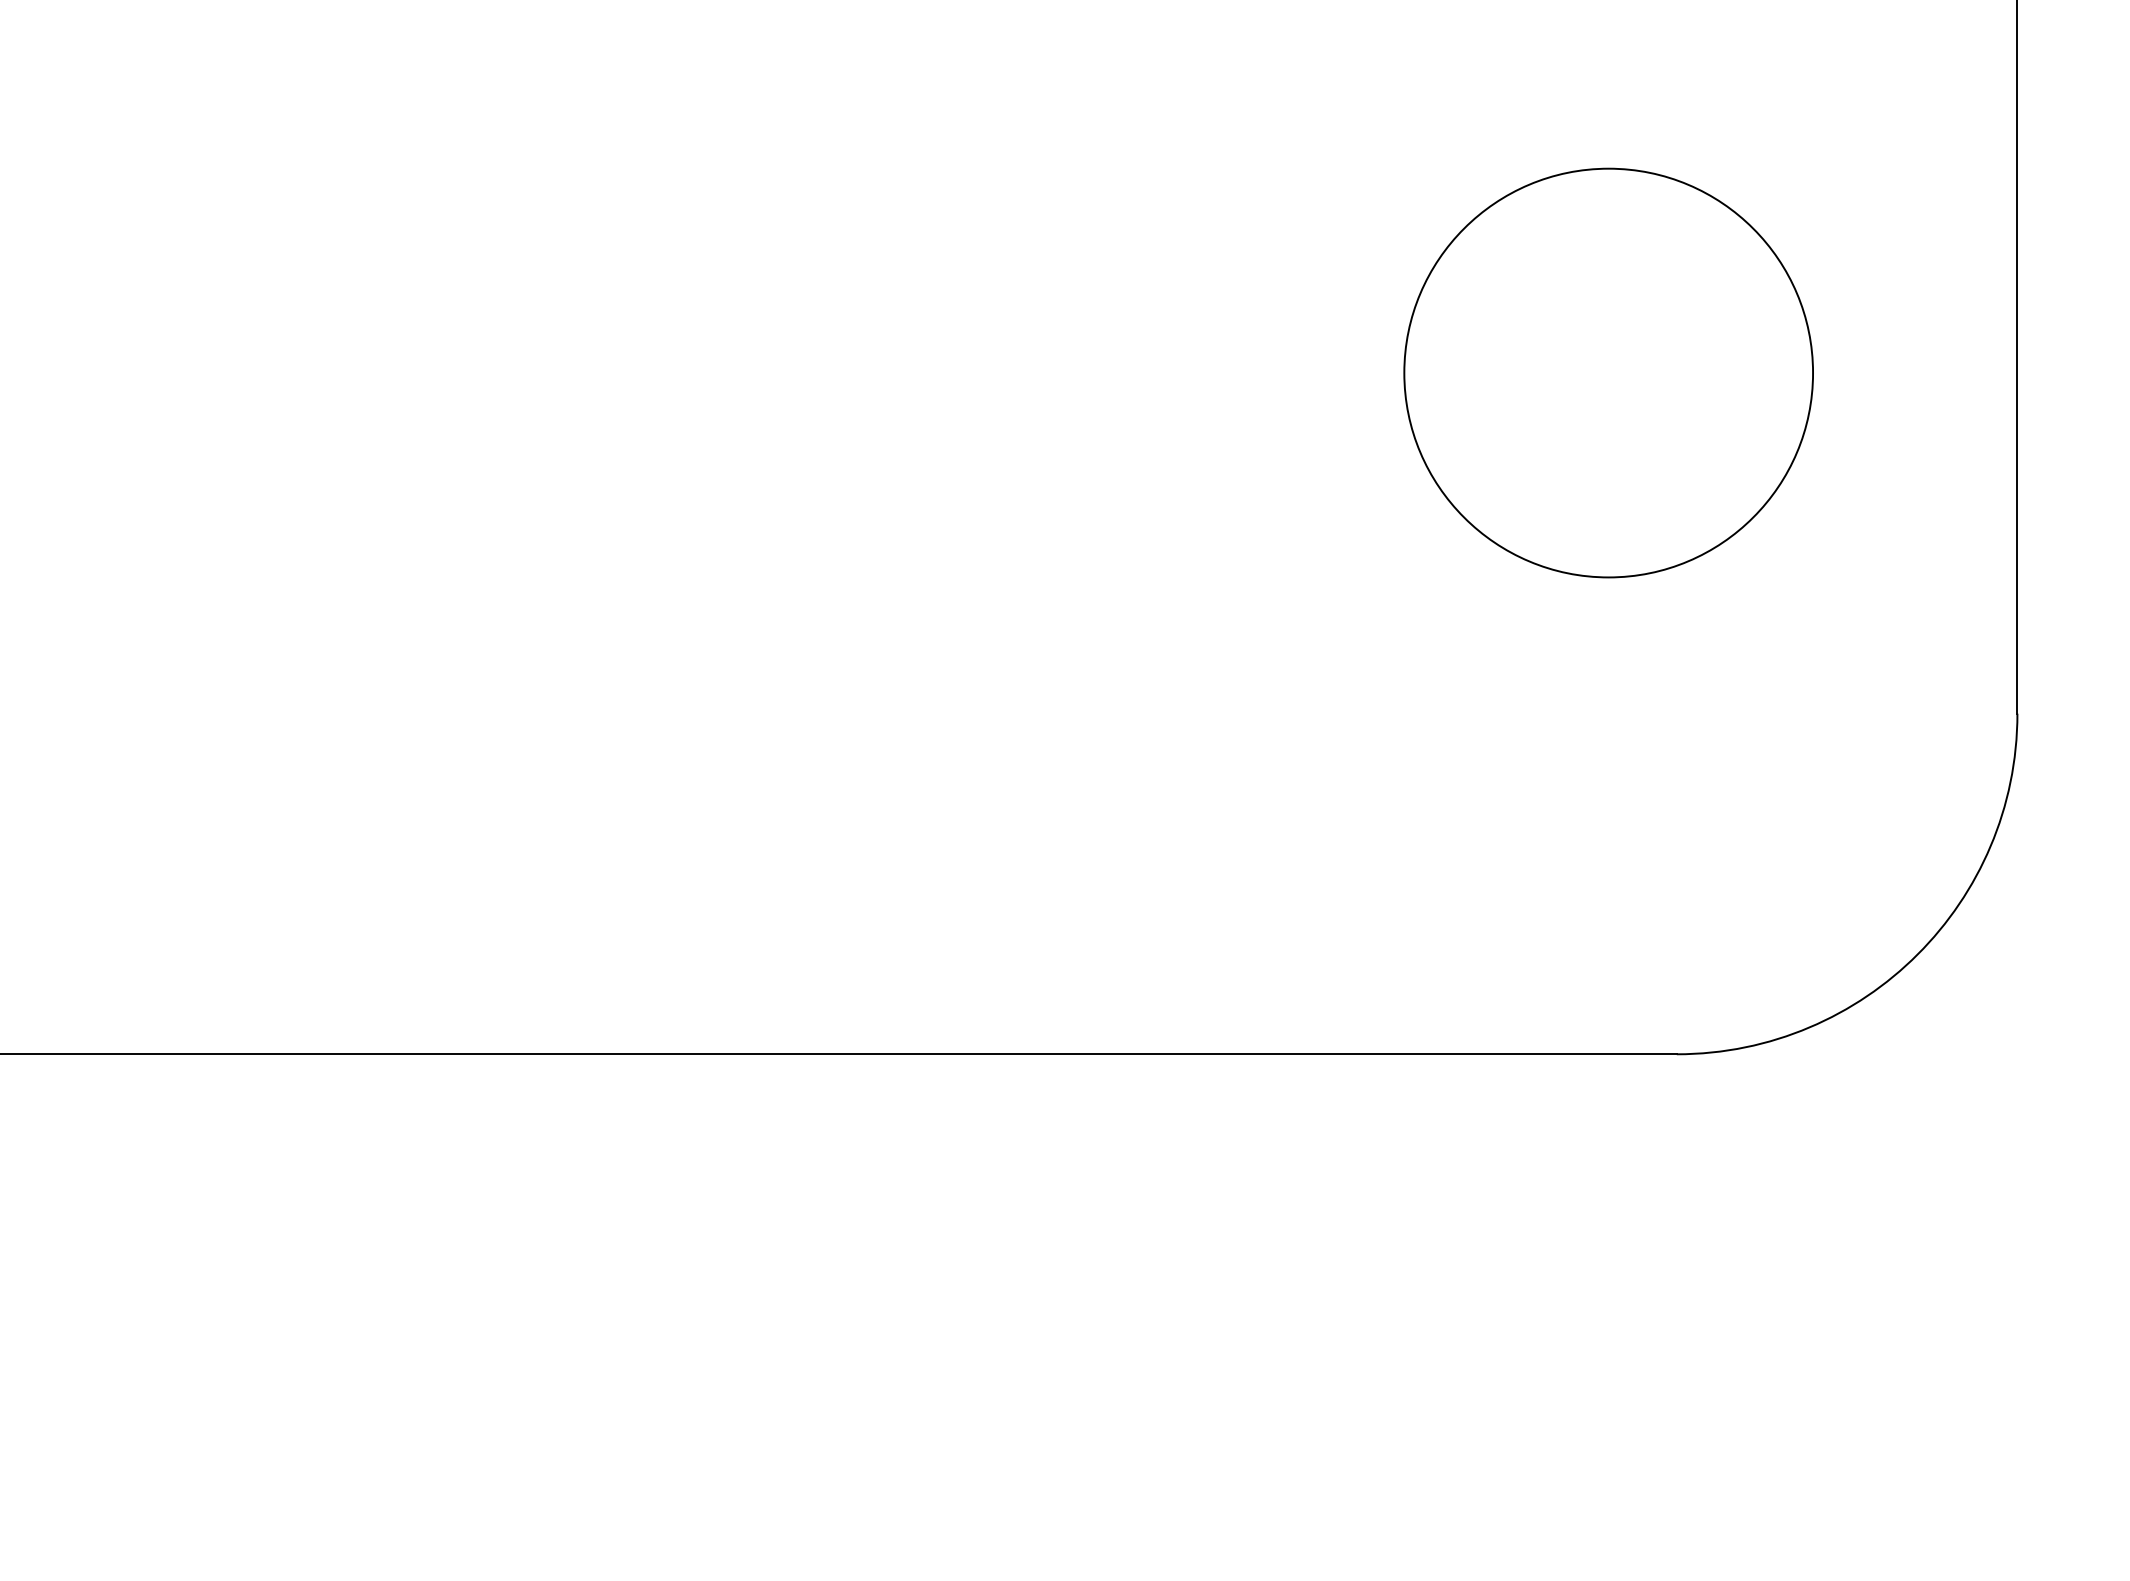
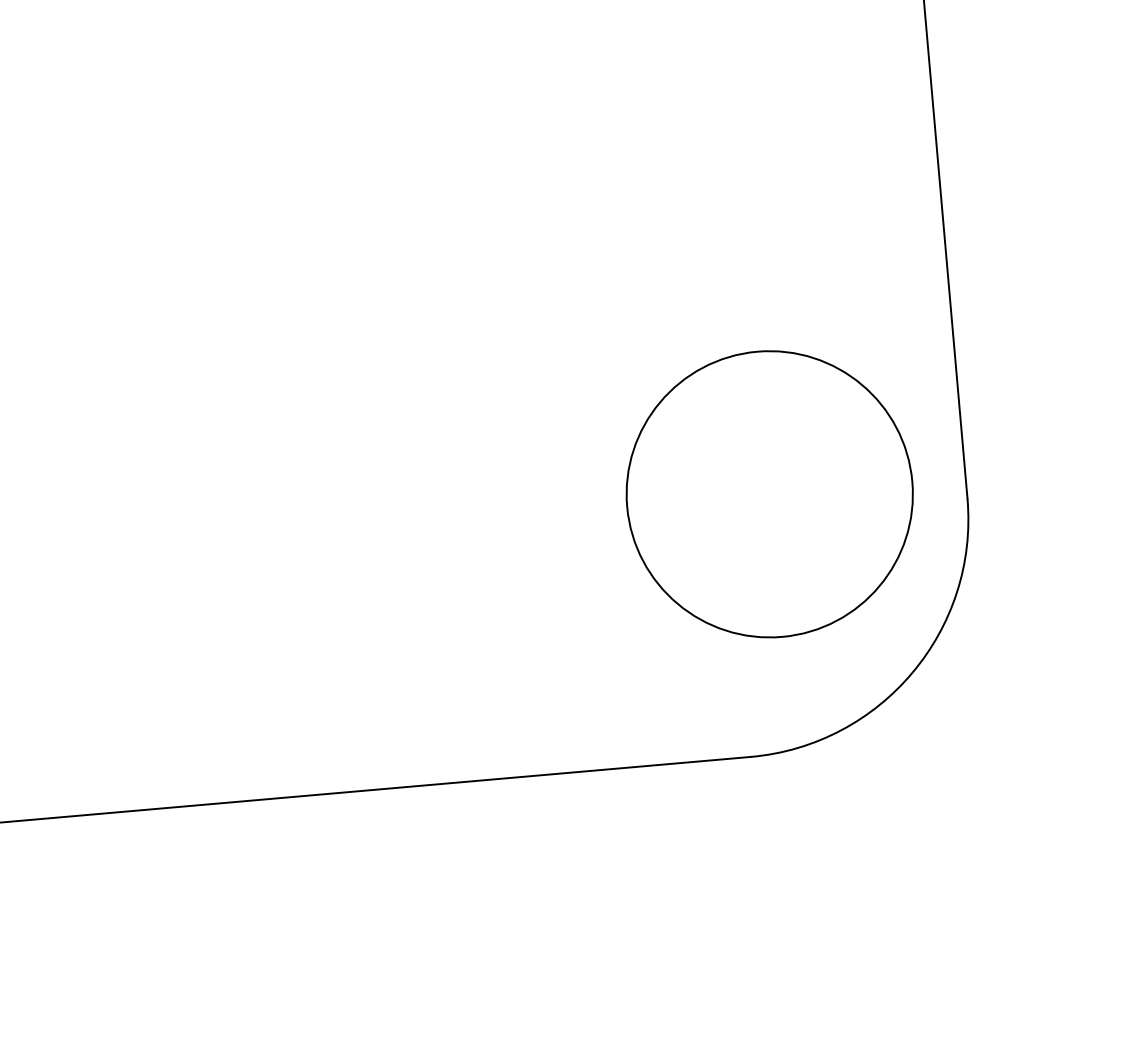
circle: (1608, 372) -> (769, 493), moved

